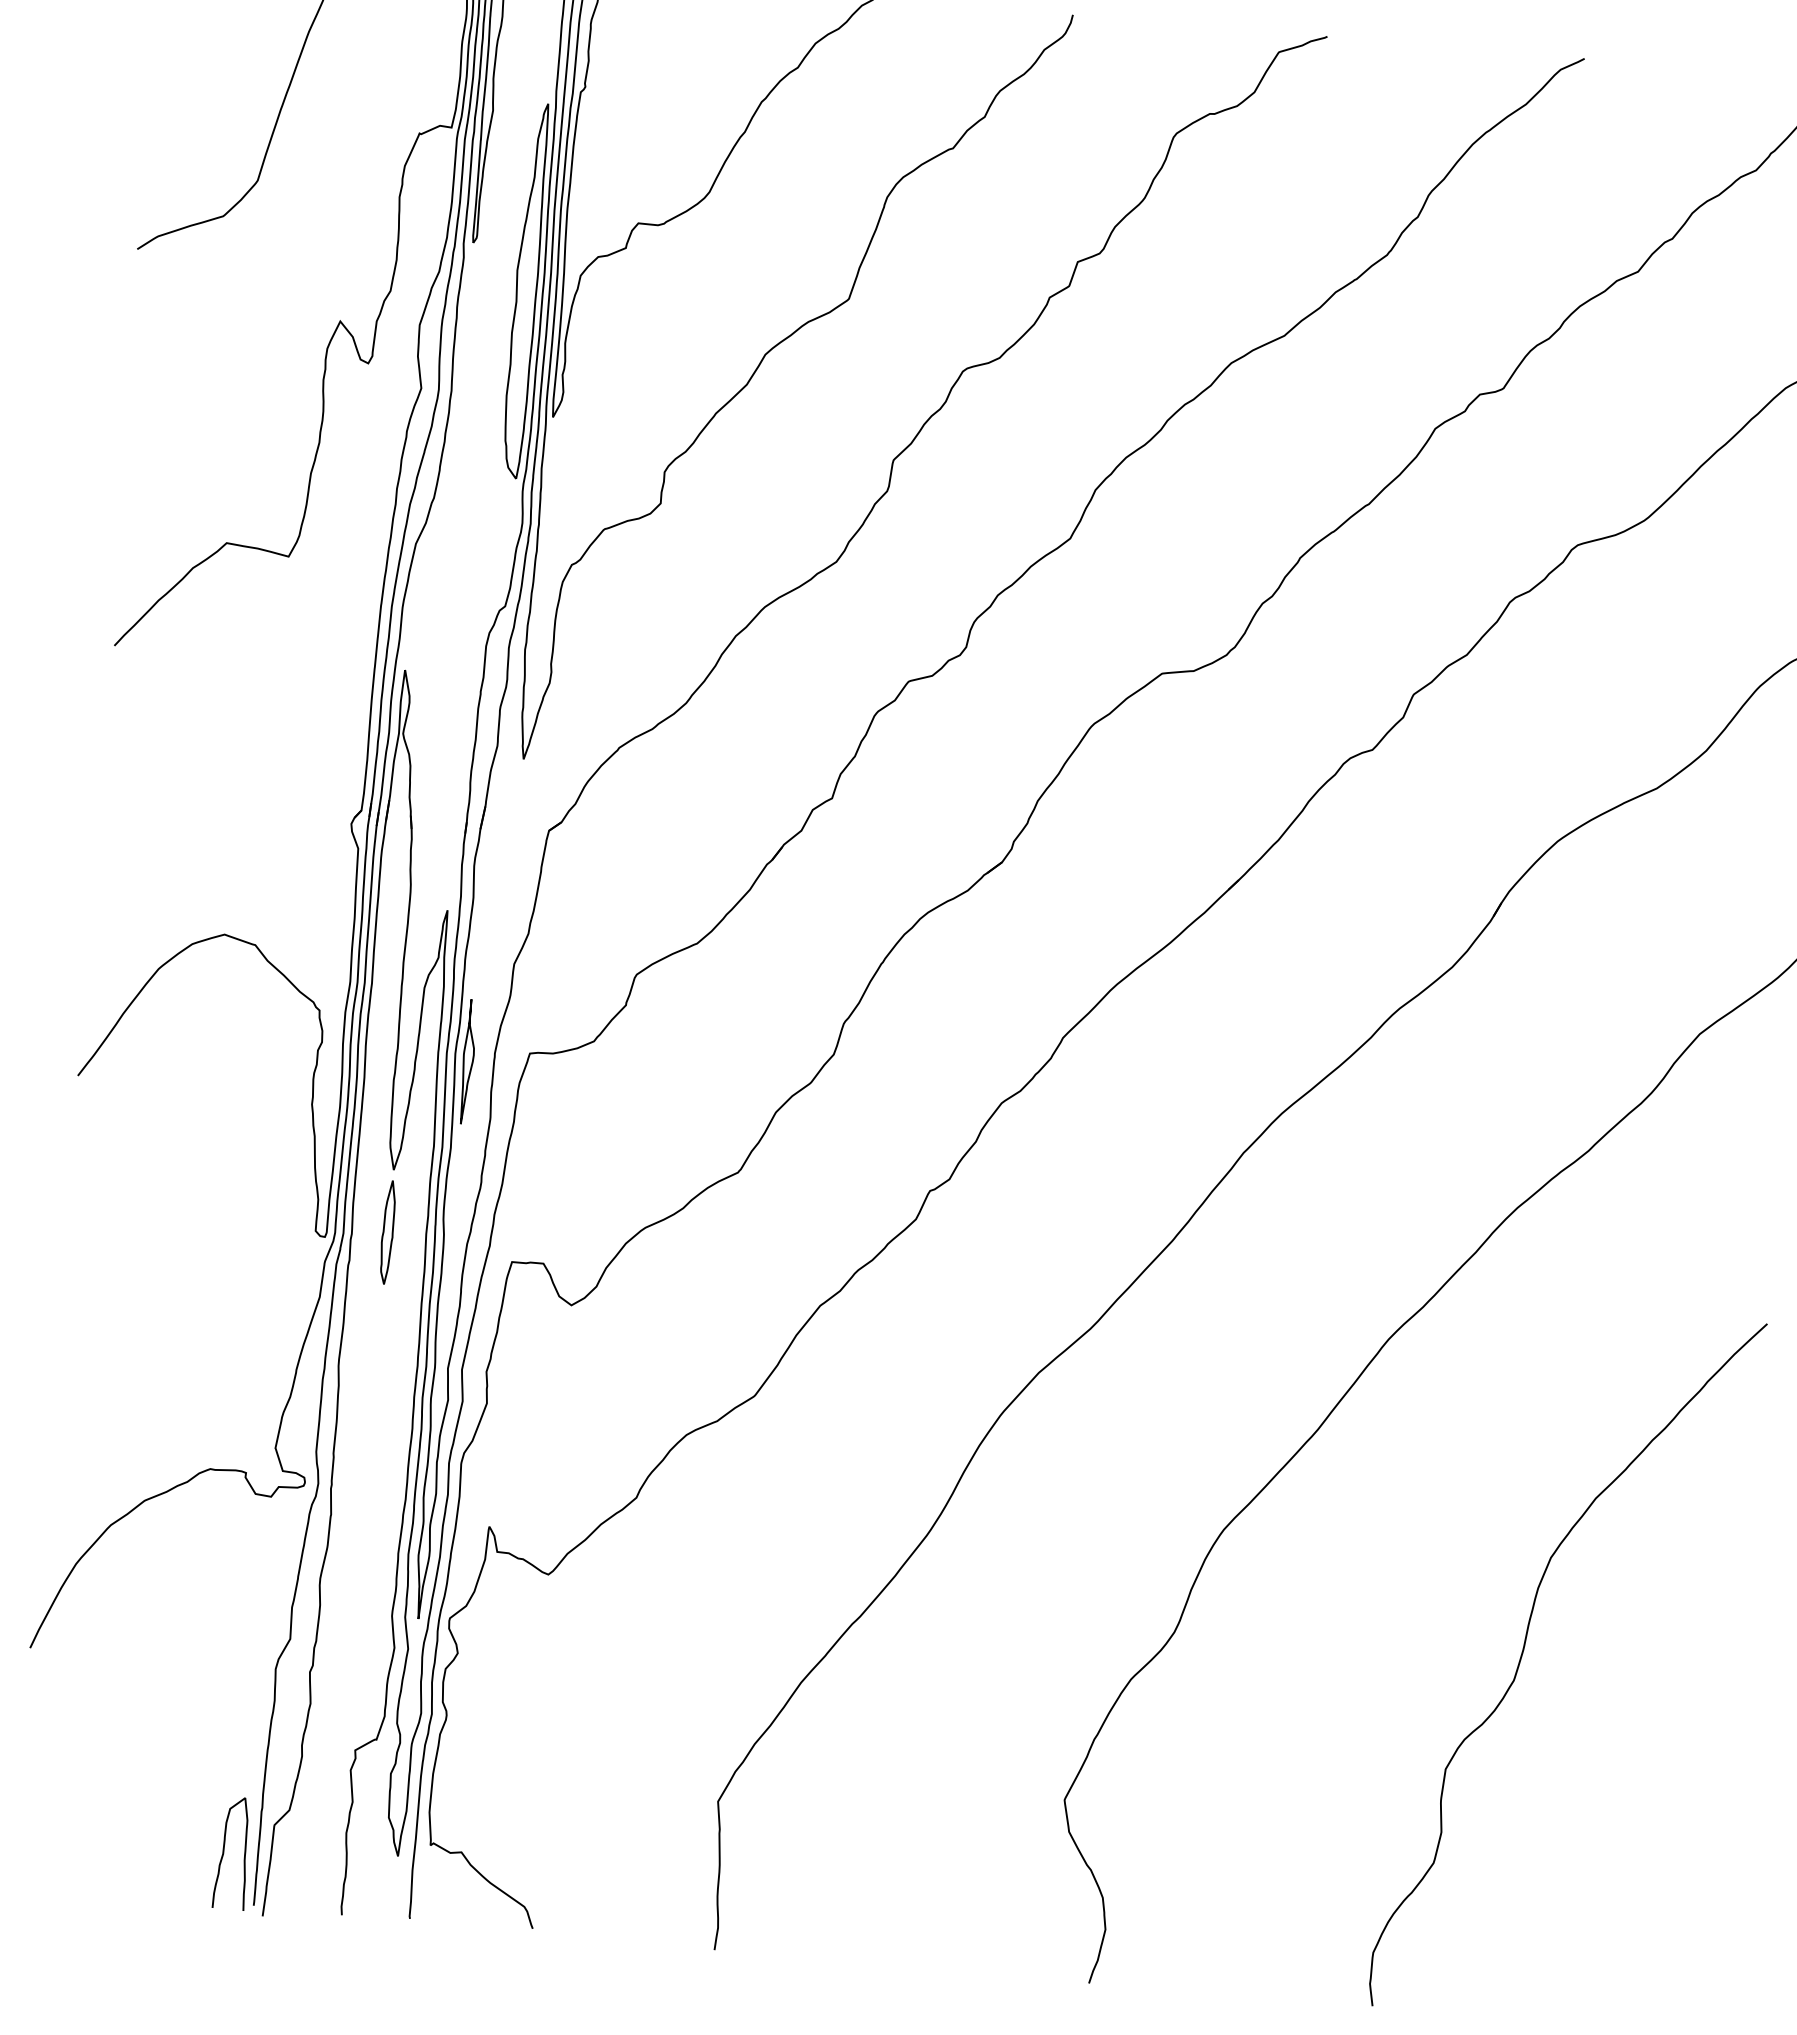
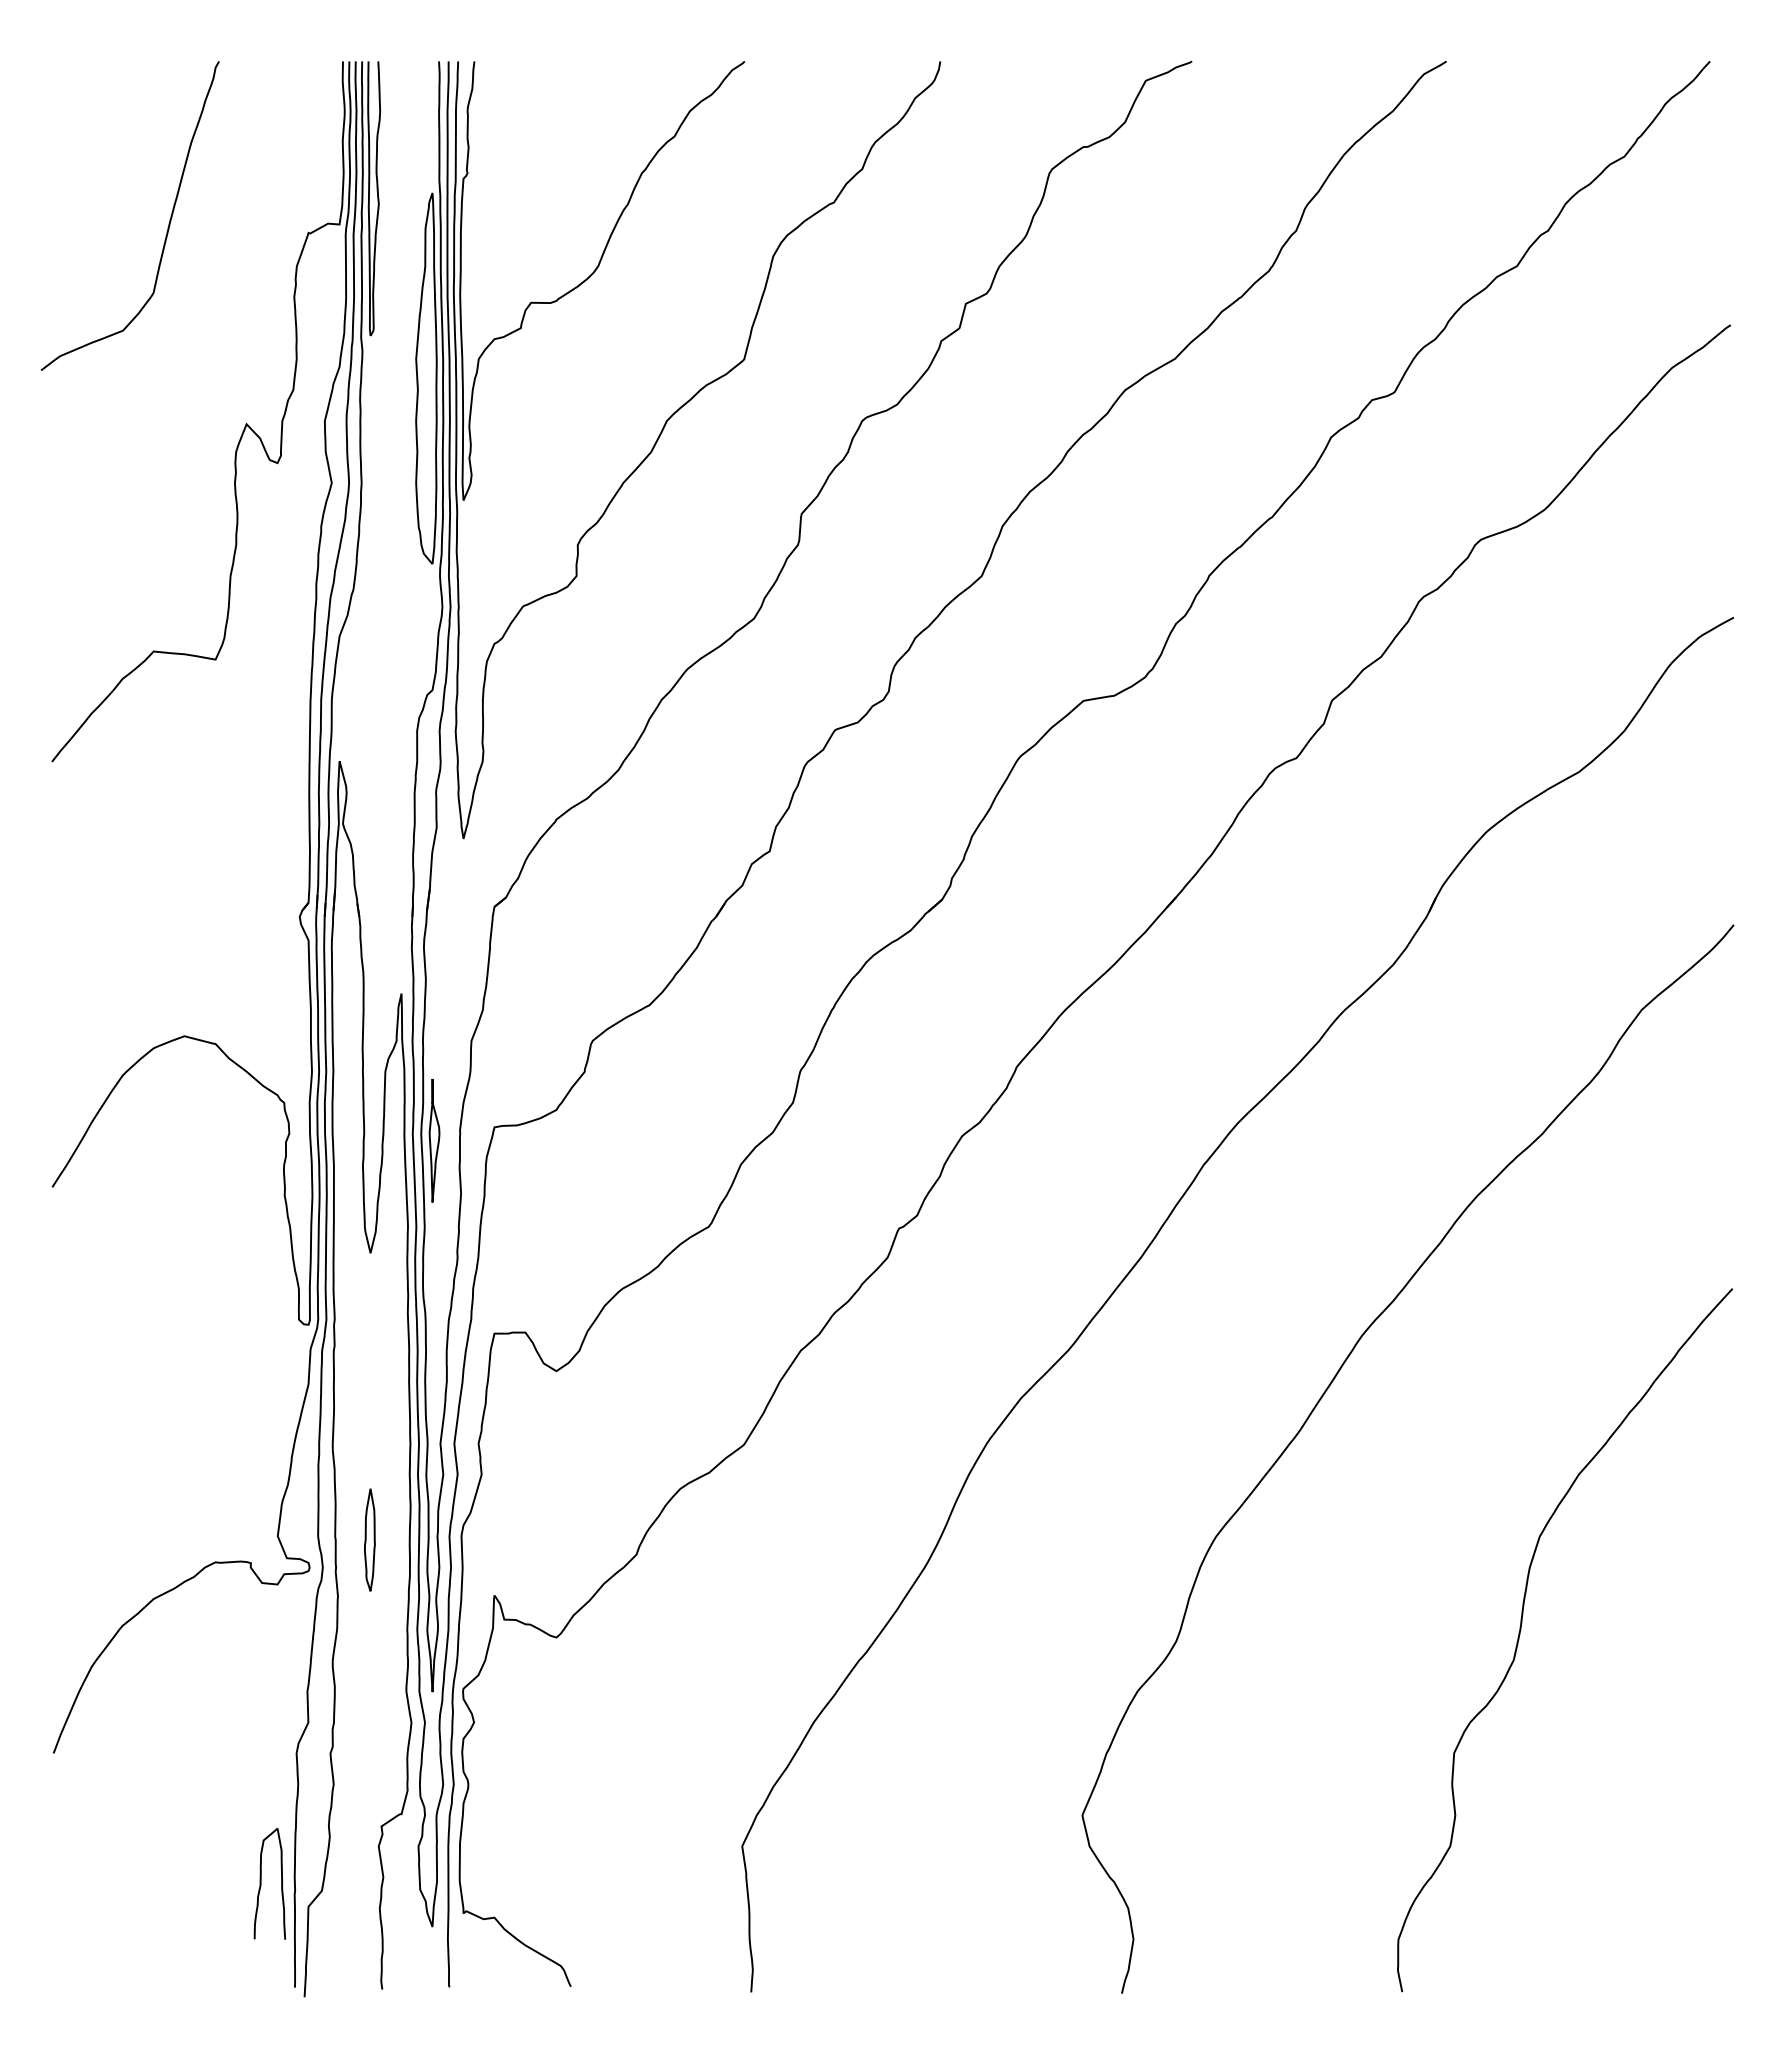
part: (387, 1231) -> (369, 1539), moved
curve: (224, 1852) -> (261, 1883), moved

